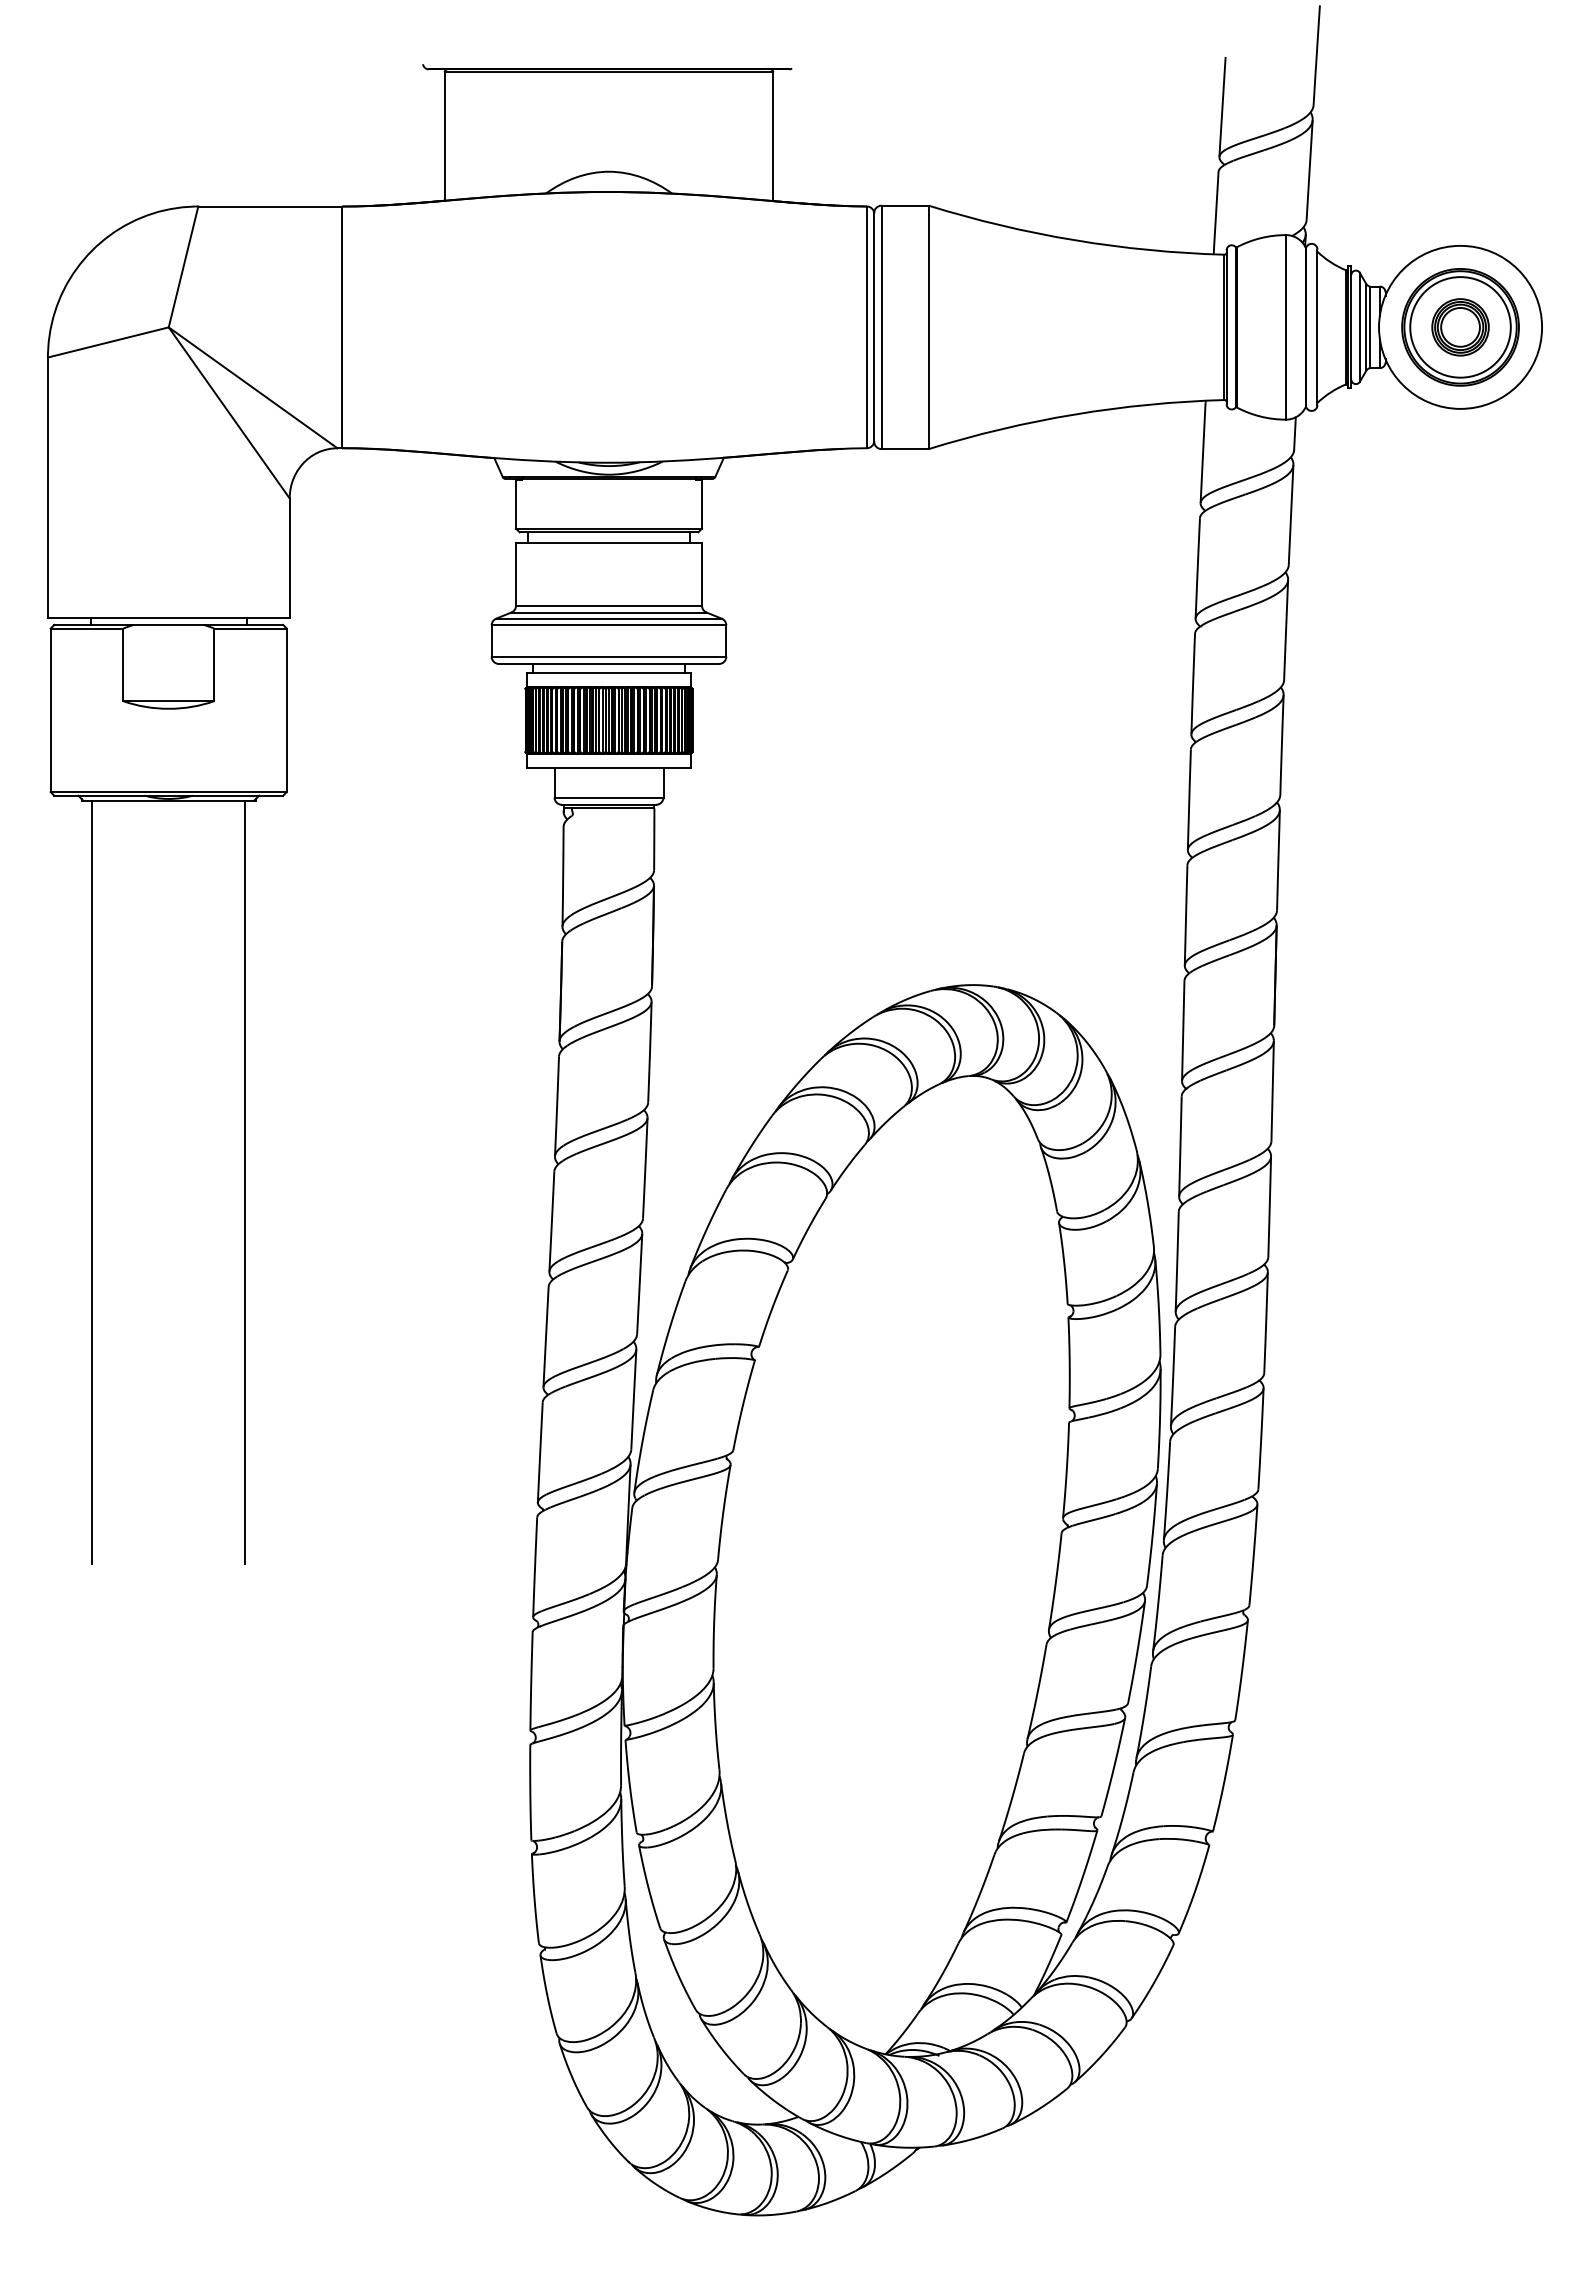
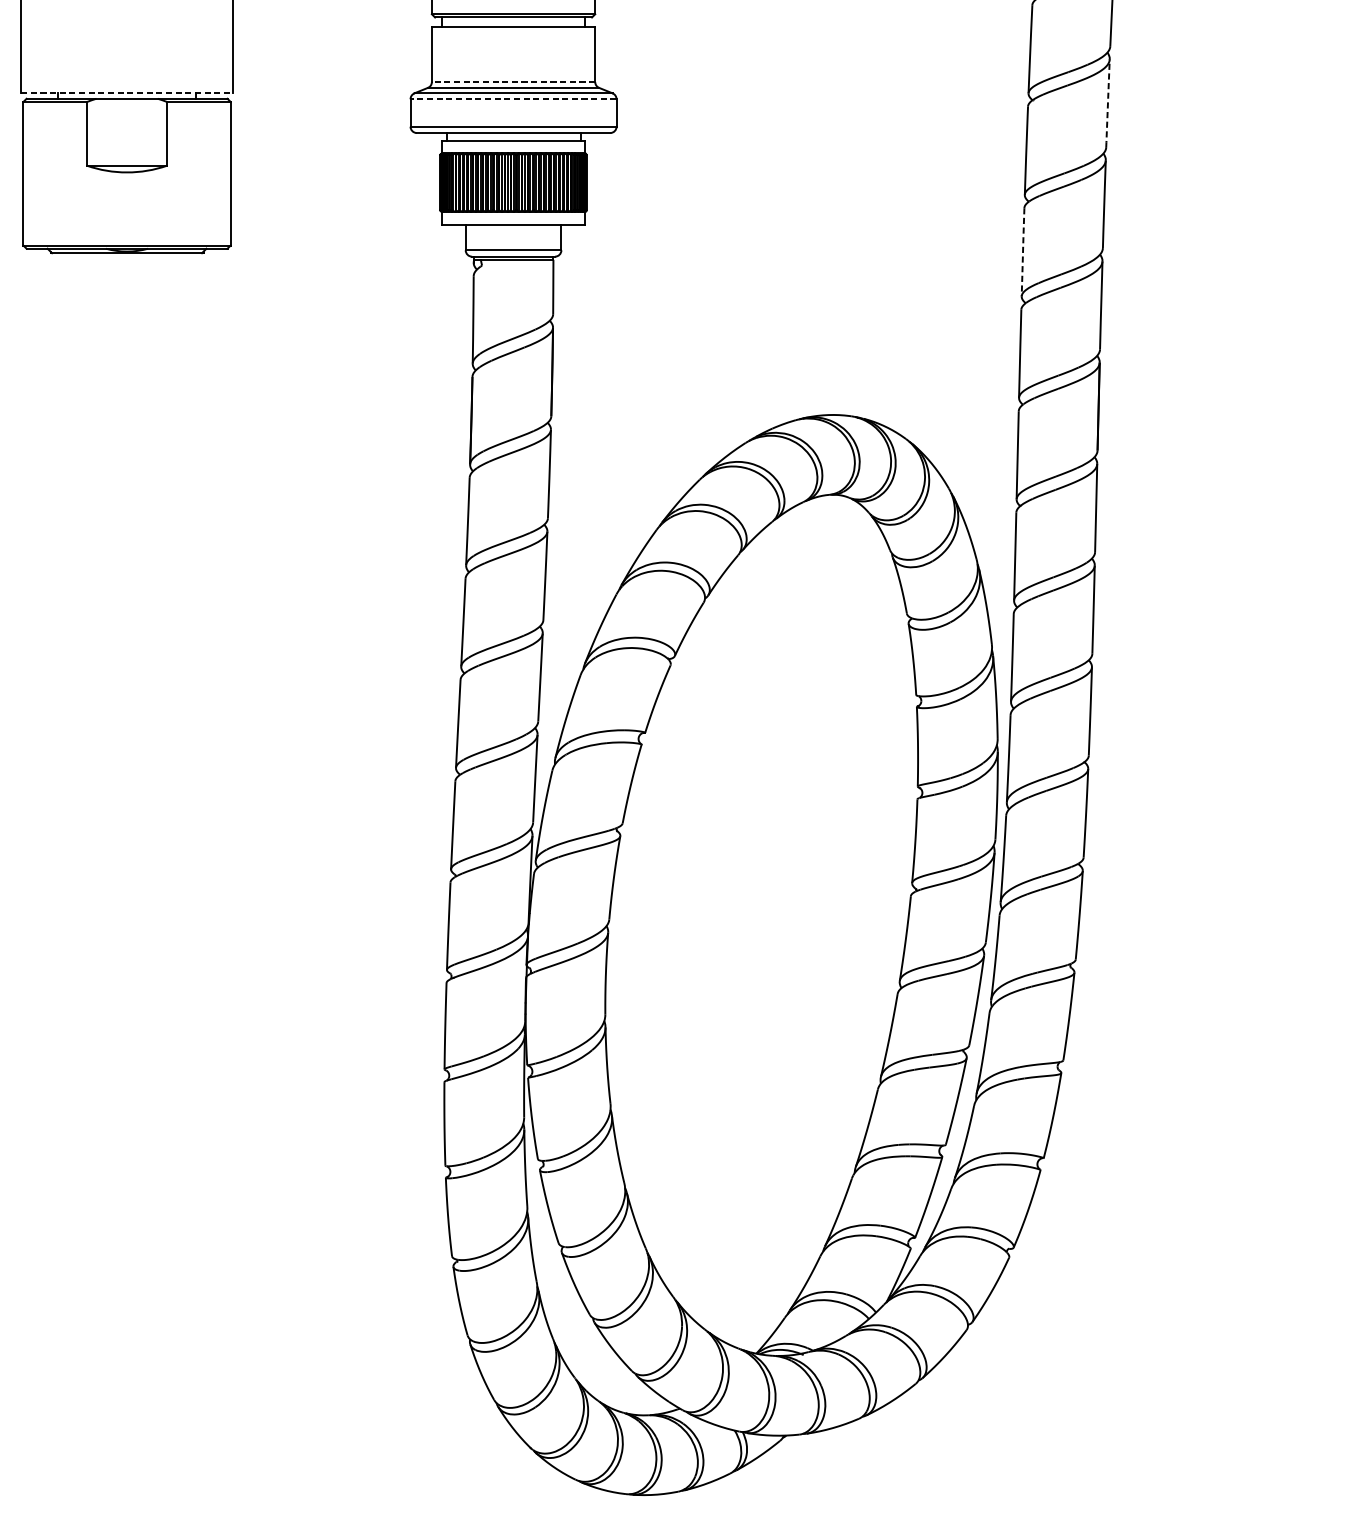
line: (608, 605) -> (513, 81), solid -> dashed
line: (168, 618) -> (126, 93), solid -> dashed
line: (608, 625) -> (513, 99), solid -> dashed
line: (1286, 629) -> (1108, 102), solid -> dashed
line: (1189, 799) -> (1023, 252), solid -> dashed
line: (92, 1181) -> (60, 587), removed
line: (245, 1181) -> (194, 587), removed

